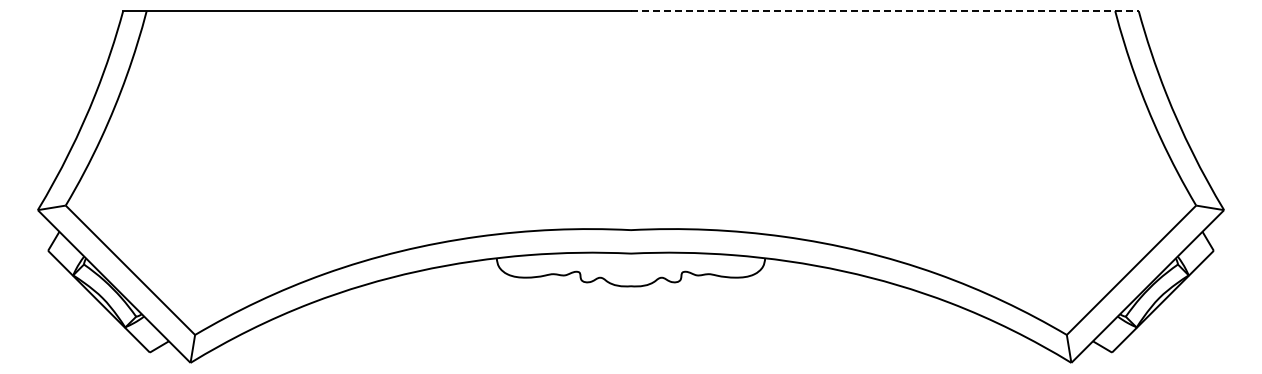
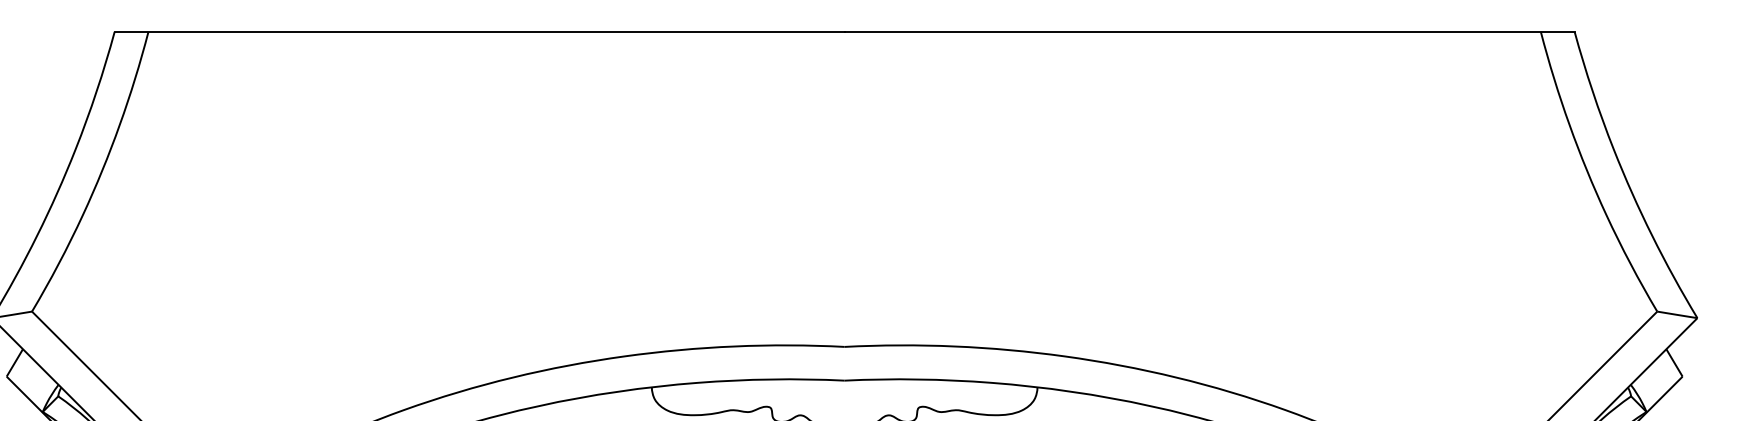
line: (884, 11) -> (1209, 32), dashed -> solid

